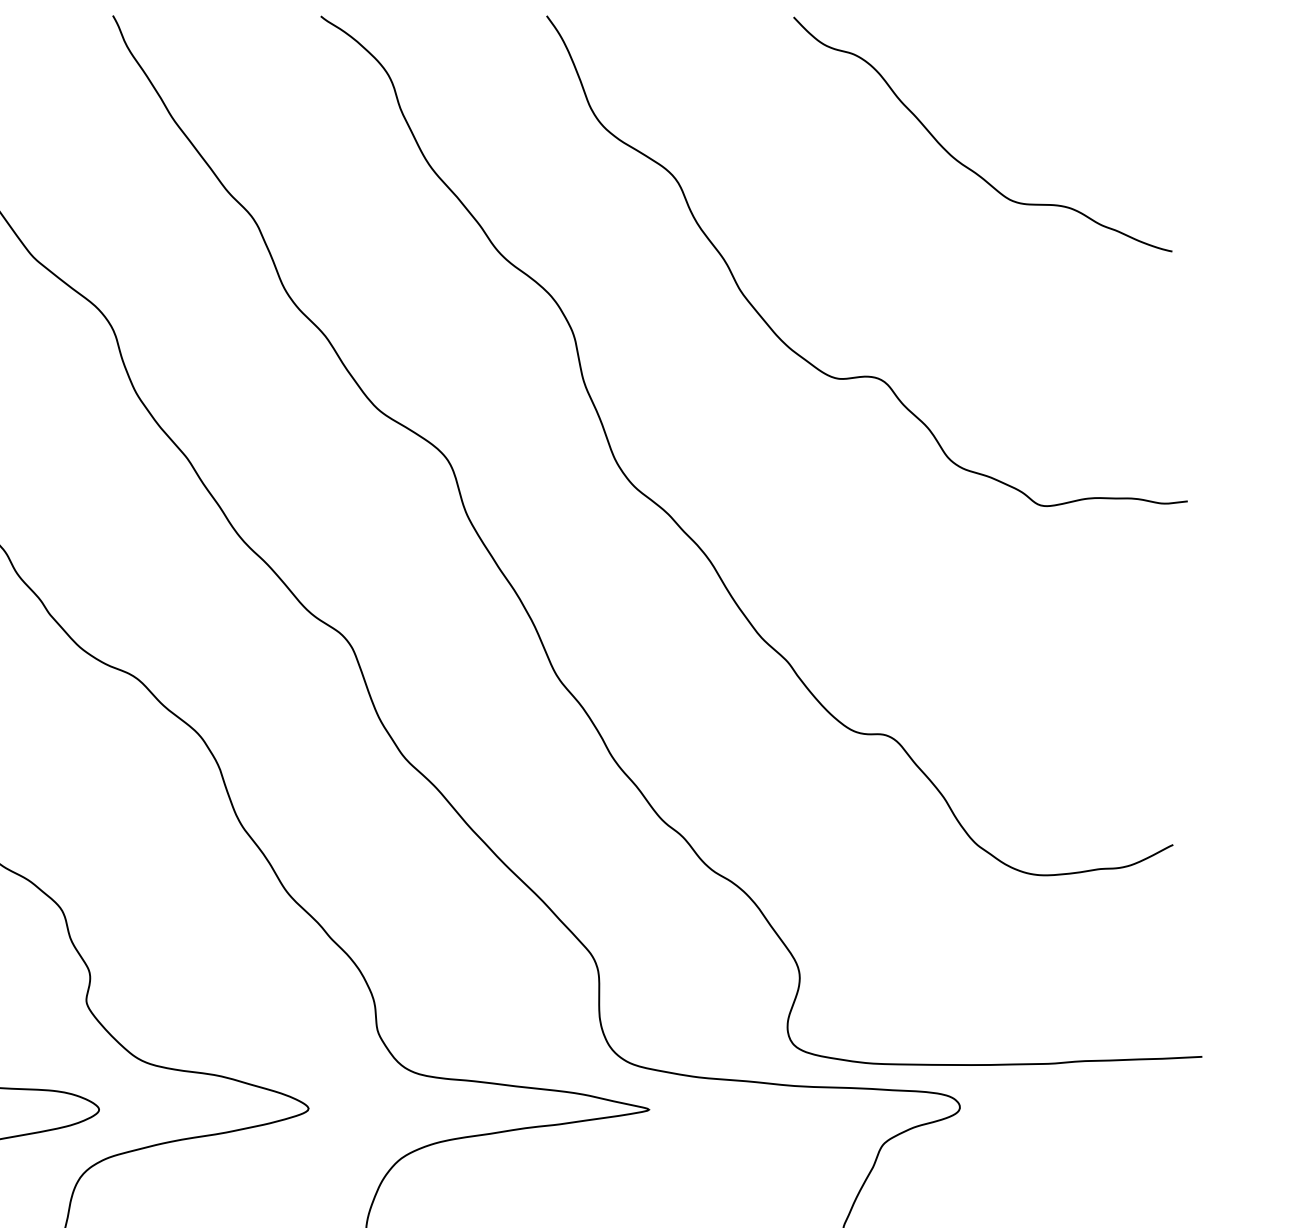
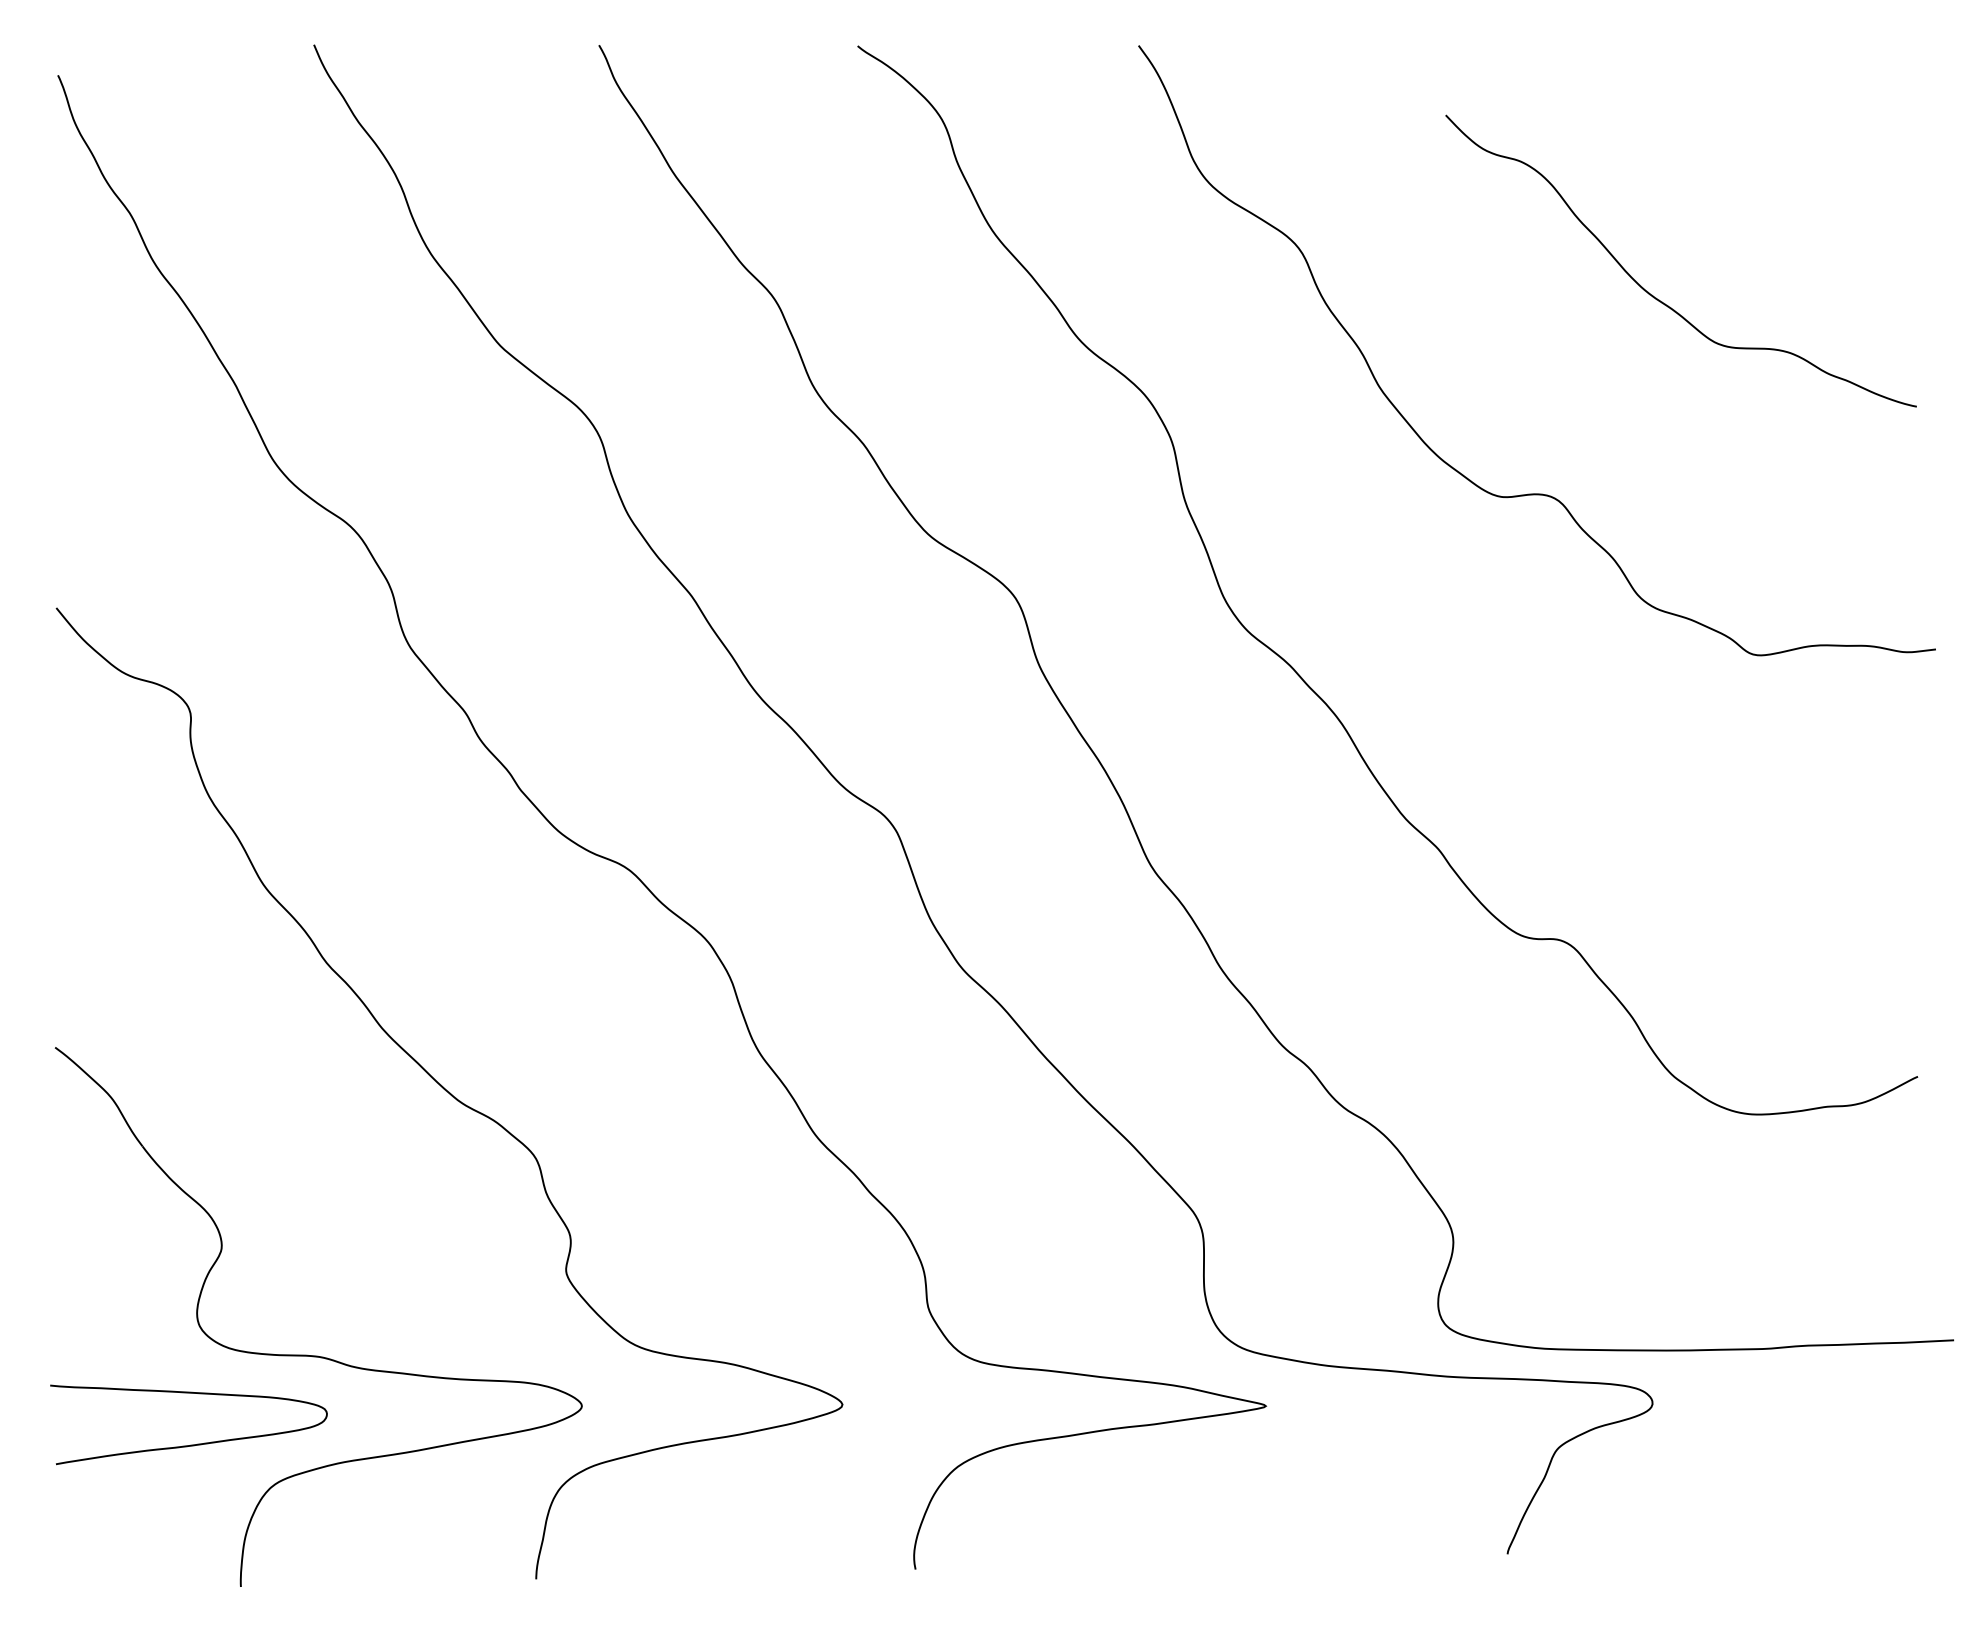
curve: (959, 161) -> (1652, 294), moved

